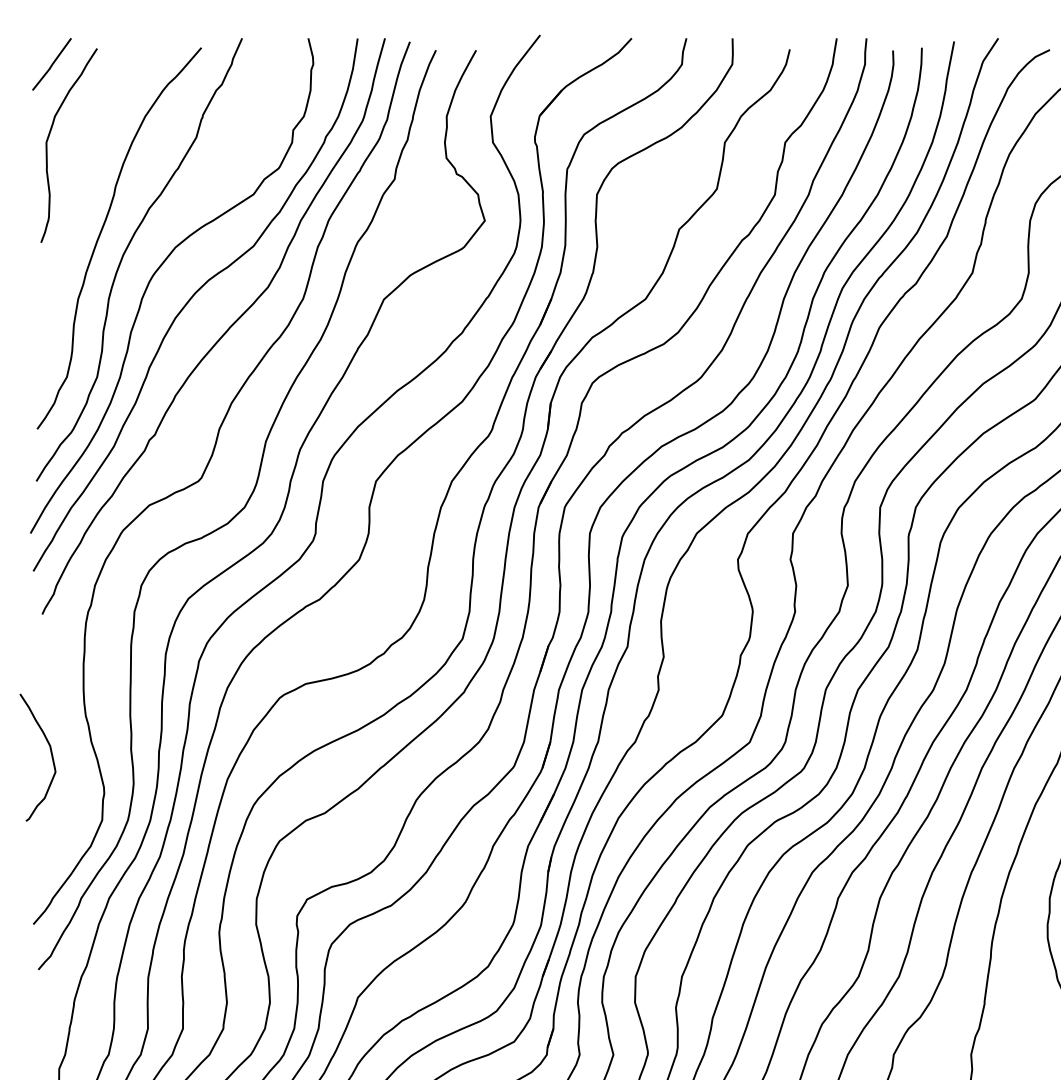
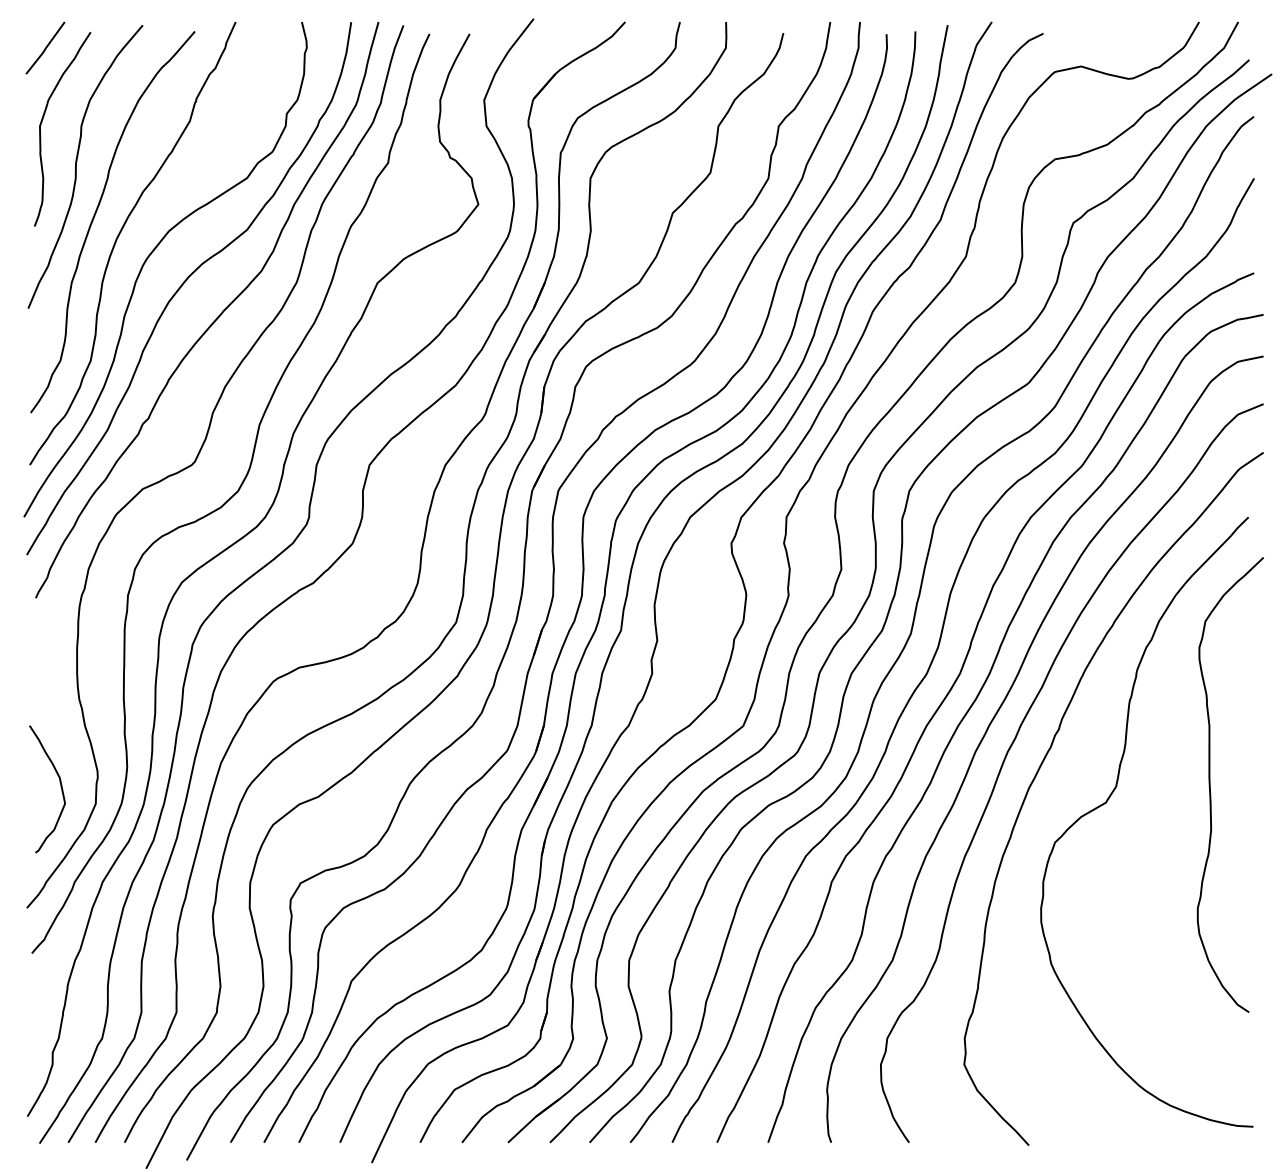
curve: (83, 178) -> (77, 162), added
curve: (50, 755) -> (60, 787), moved

